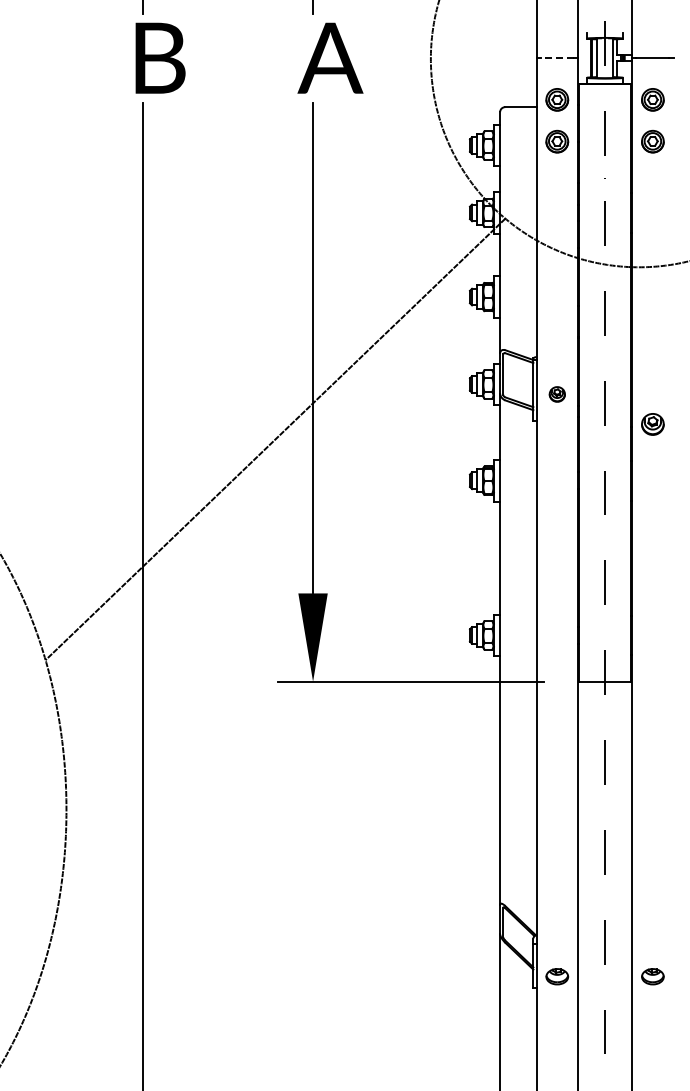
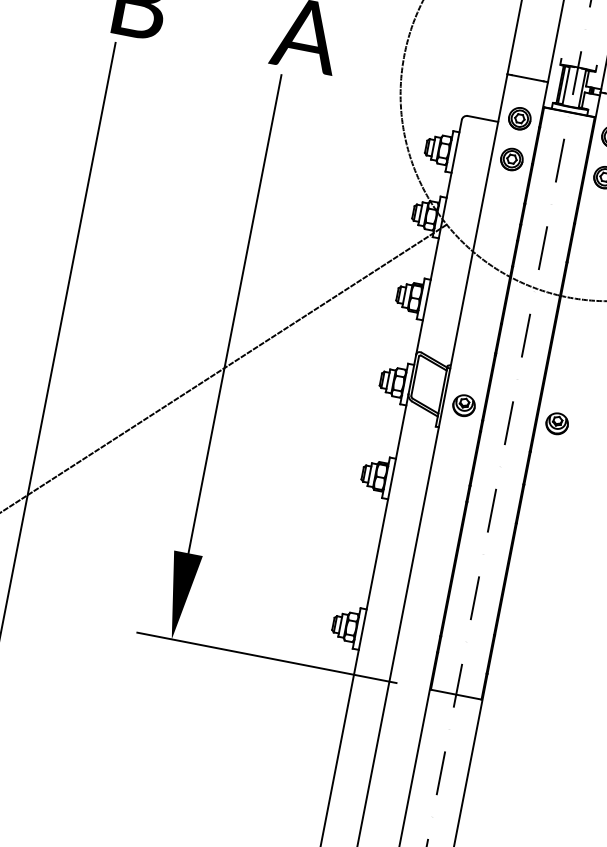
line: (556, 58) -> (526, 78), dashed -> solid
part: (557, 394) -> (464, 405), size x1.43
part: (652, 424) -> (556, 423), moved

